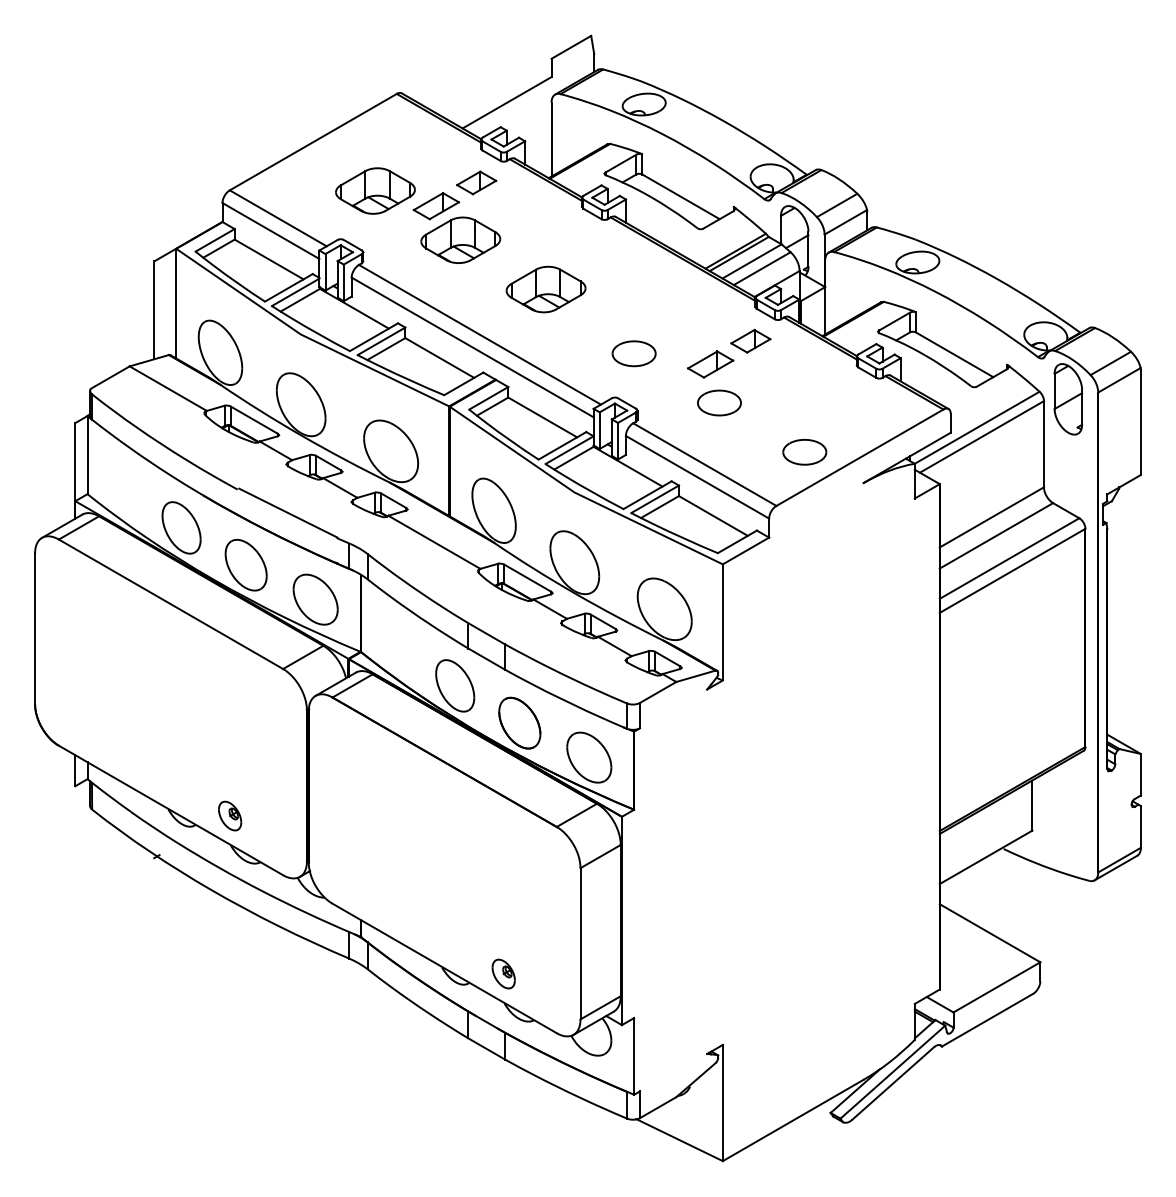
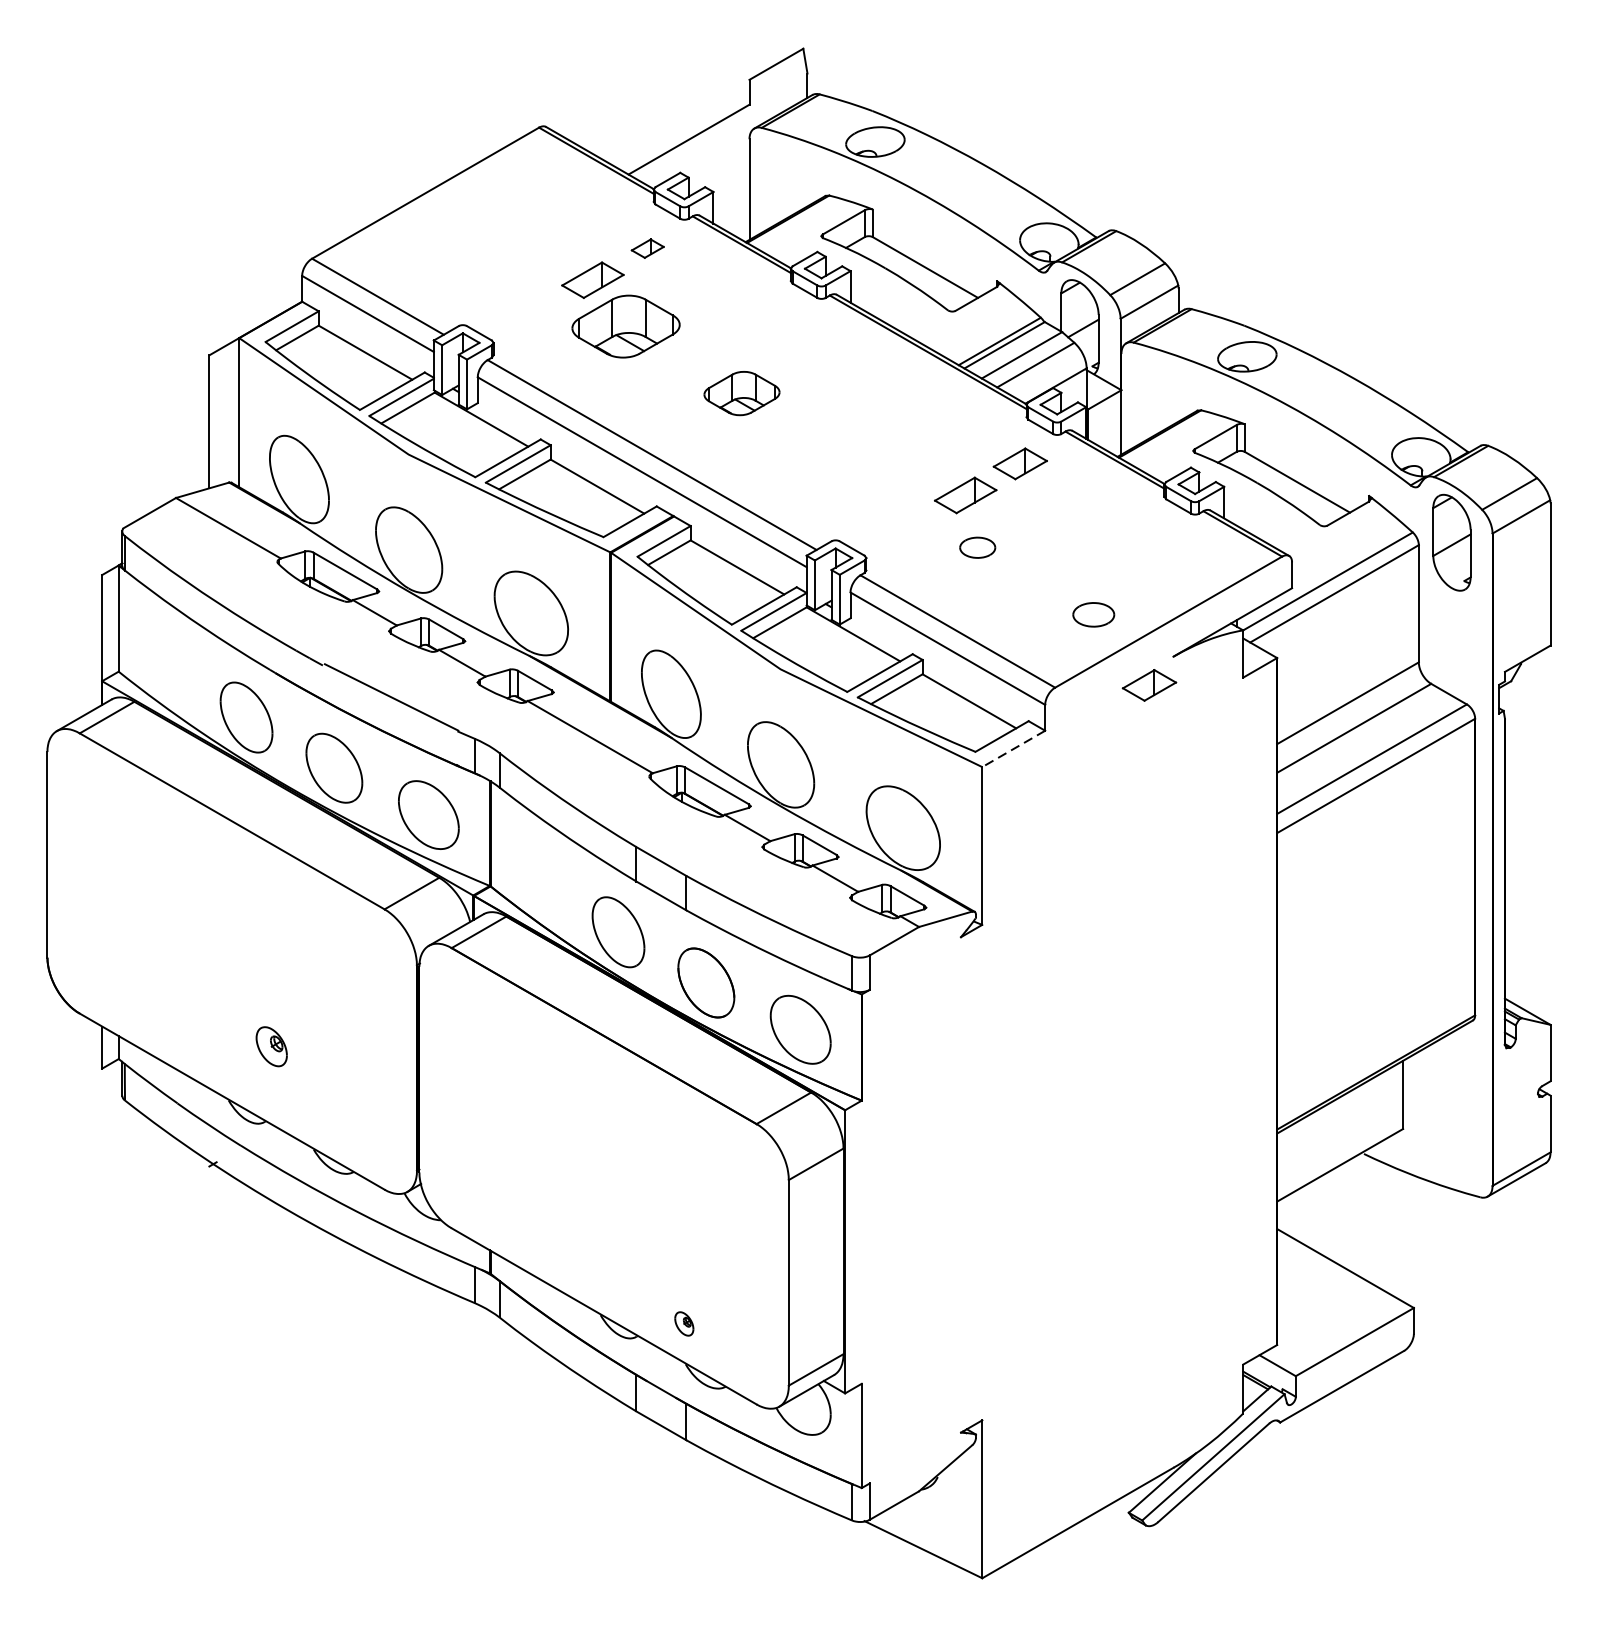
part: (476, 182) -> (647, 248), size x0.6
part: (375, 190) -> (510, 258), removed
part: (545, 289) -> (741, 393), size x0.7
part: (633, 353) -> (860, 480), removed
part: (719, 402) -> (977, 547), size x0.6
part: (804, 452) -> (1093, 615), size x0.7
part: (845, 503) -> (1149, 684), added
line: (745, 550) -> (1013, 748), solid -> dashed
part: (230, 815) -> (272, 1045), moved
part: (503, 973) -> (684, 1323), size x0.6

